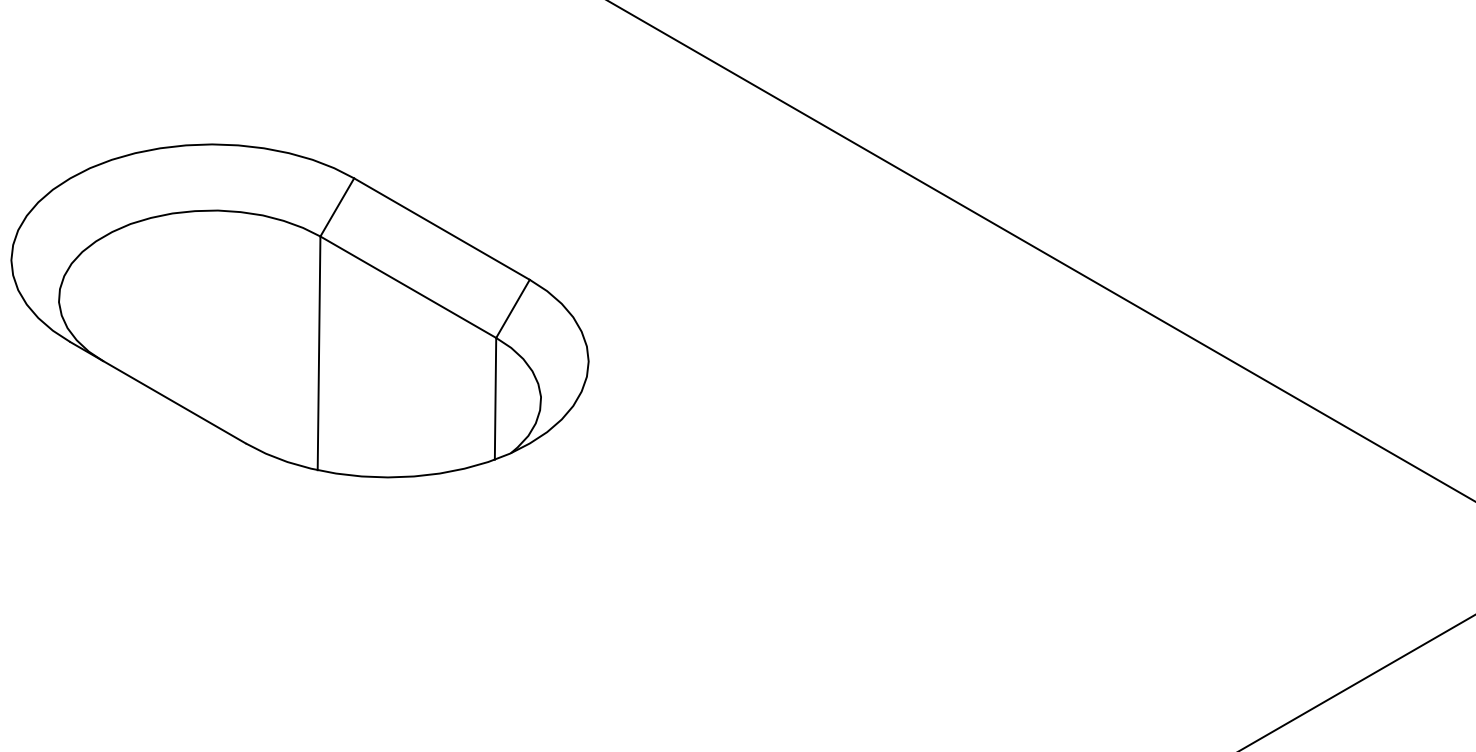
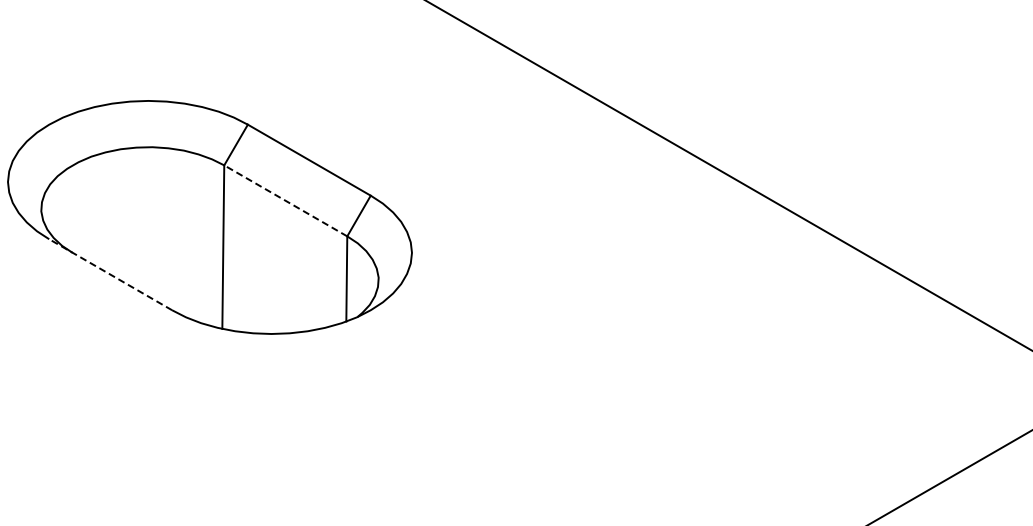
line: (407, 286) -> (285, 200), solid -> dashed
line: (157, 392) -> (110, 274), solid -> dashed

